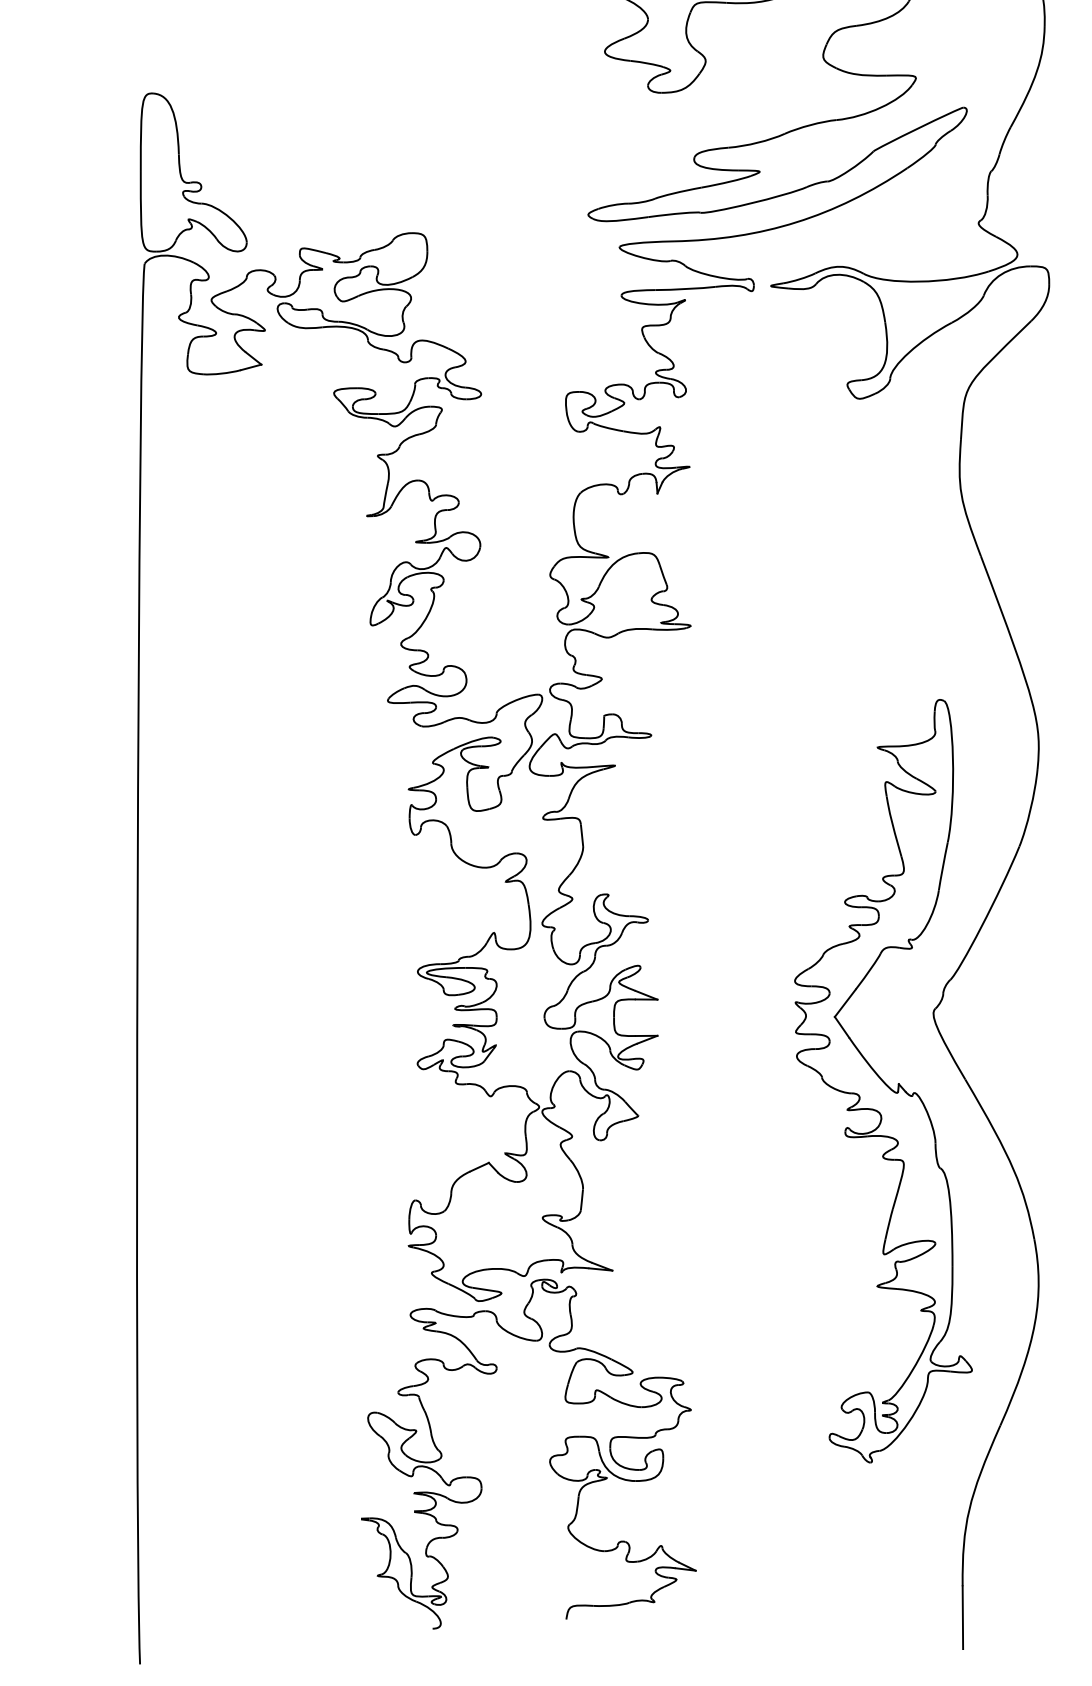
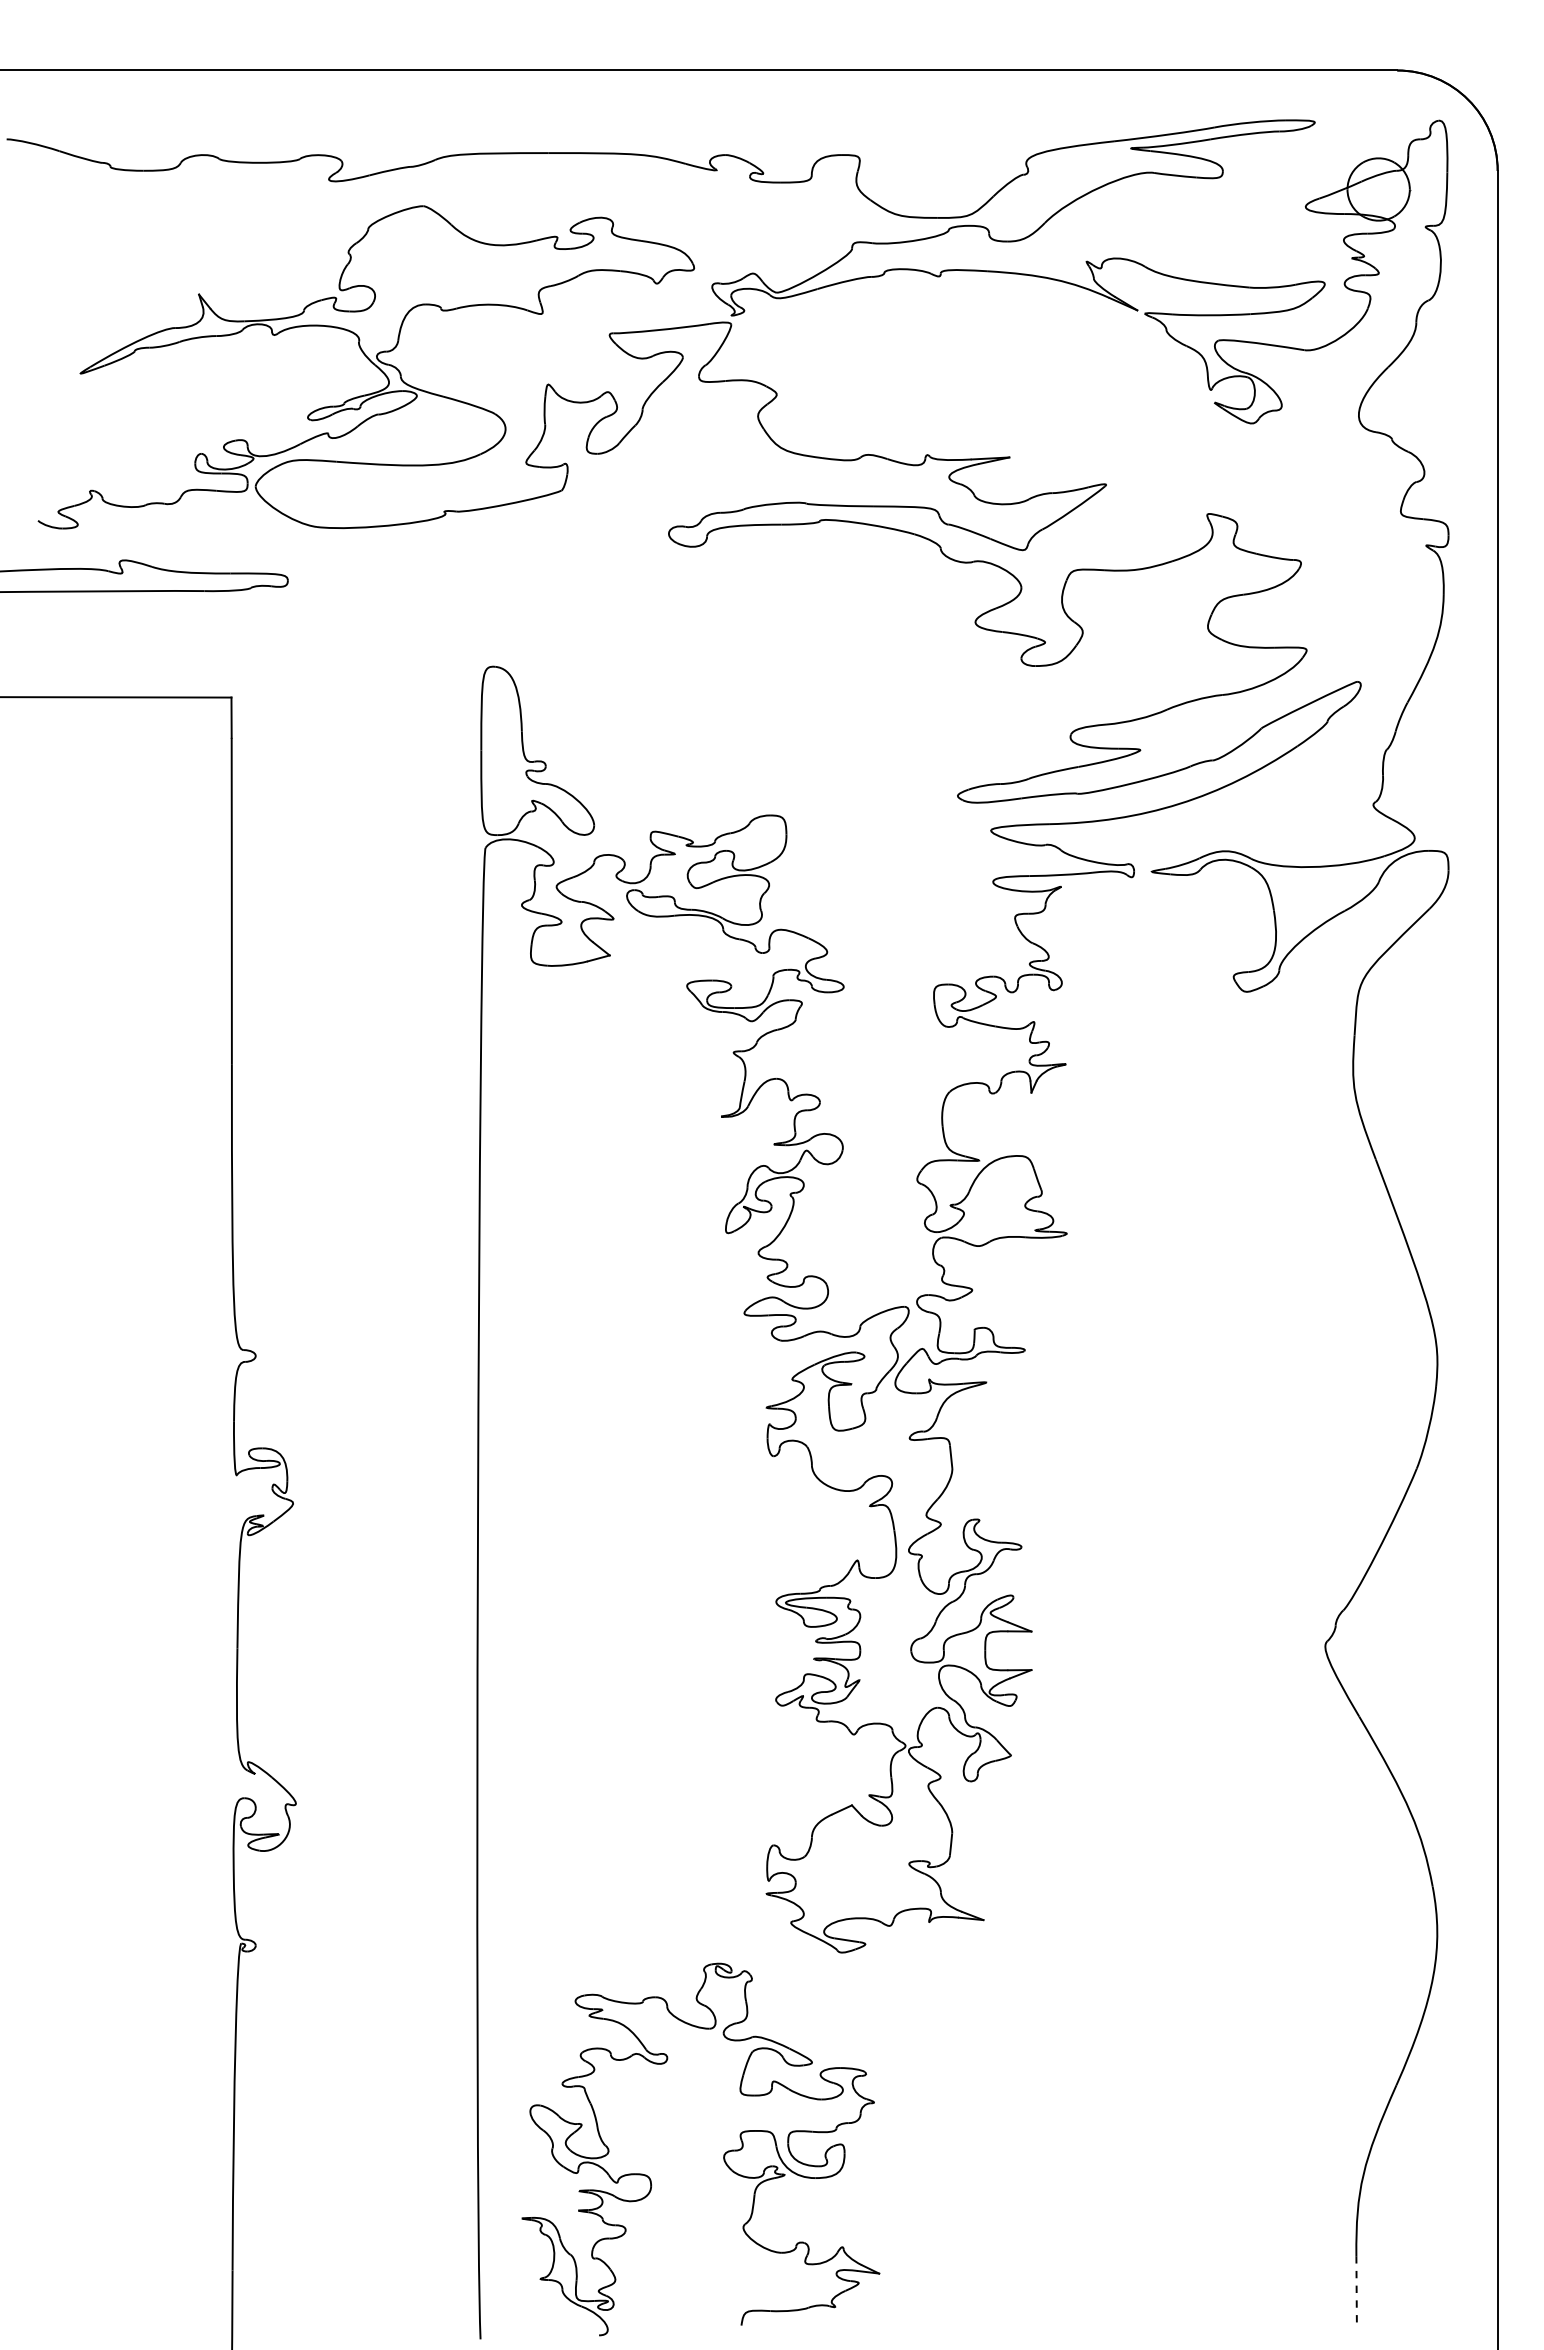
part: (883, 1081) -> (1272, 1718), removed
part: (549, 1458) -> (723, 2154), moved
line: (962, 1618) -> (1356, 2290), solid -> dashed

